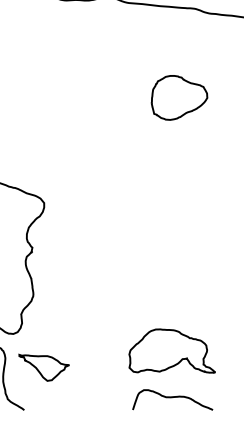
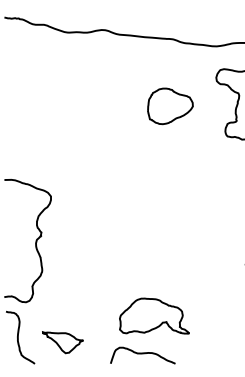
part: (179, 98) -> (170, 106), moved
part: (43, 367) -> (62, 342), moved
curve: (172, 398) -> (142, 354), moved

